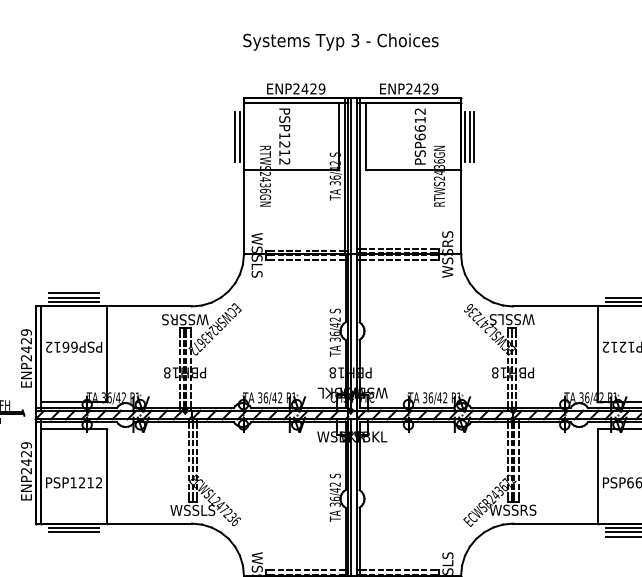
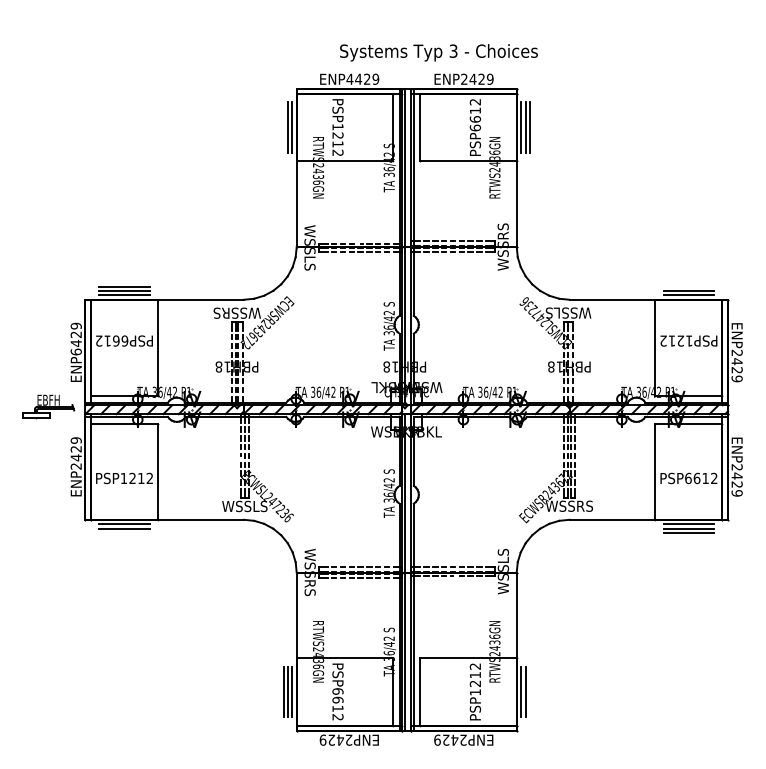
text: (340, 41) -> (438, 52), moved
text: (296, 88) -> (349, 78), ENP2429 -> ENP4429
text: (25, 357) -> (75, 351), ENP2429 -> ENP6429

